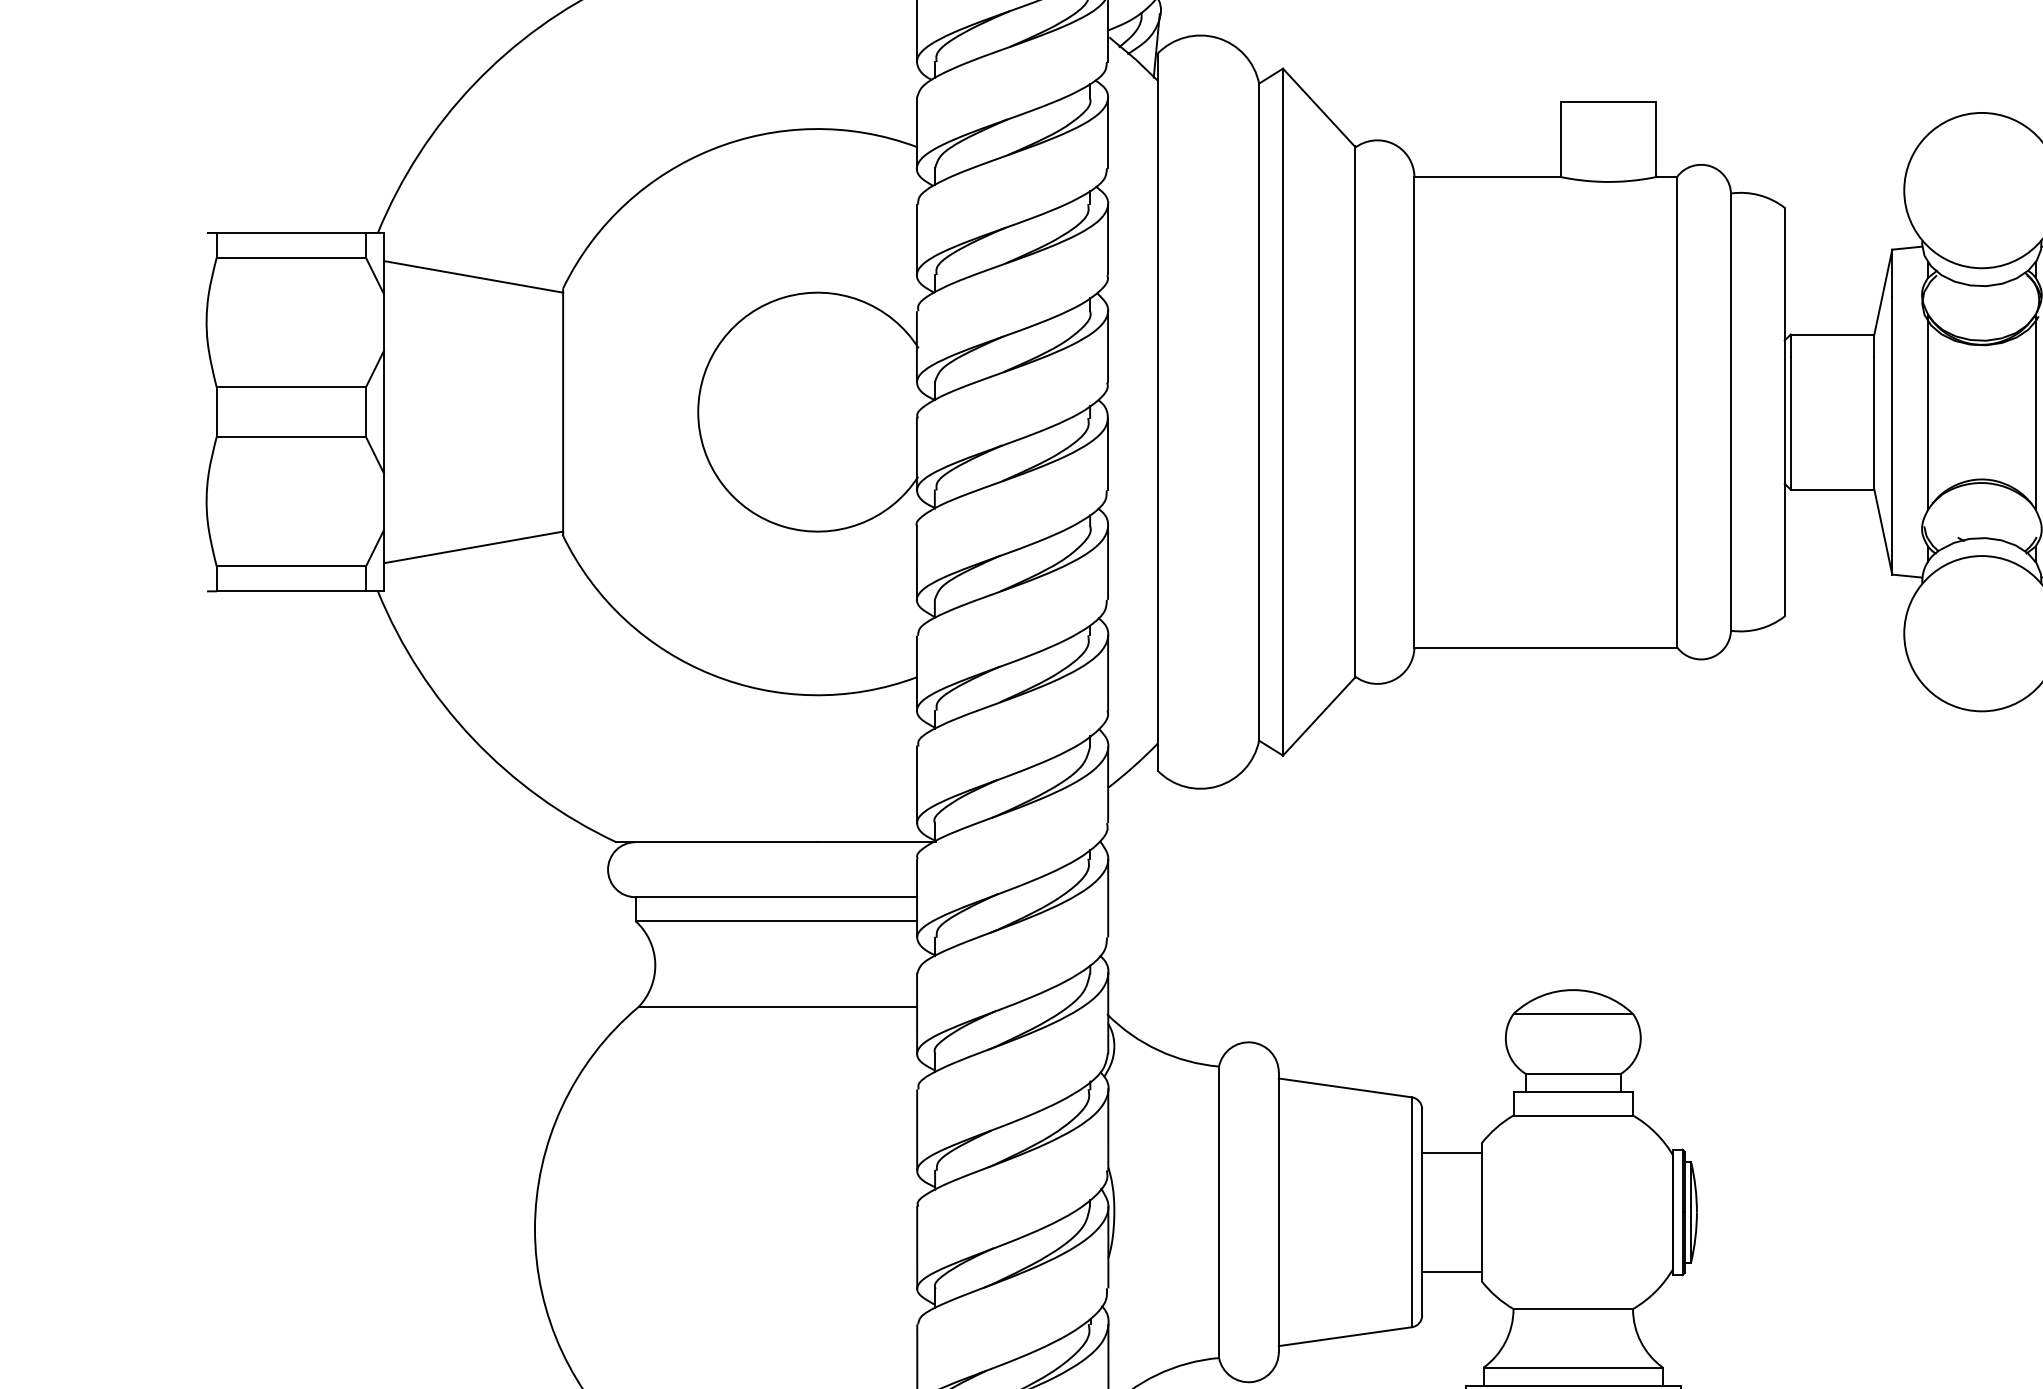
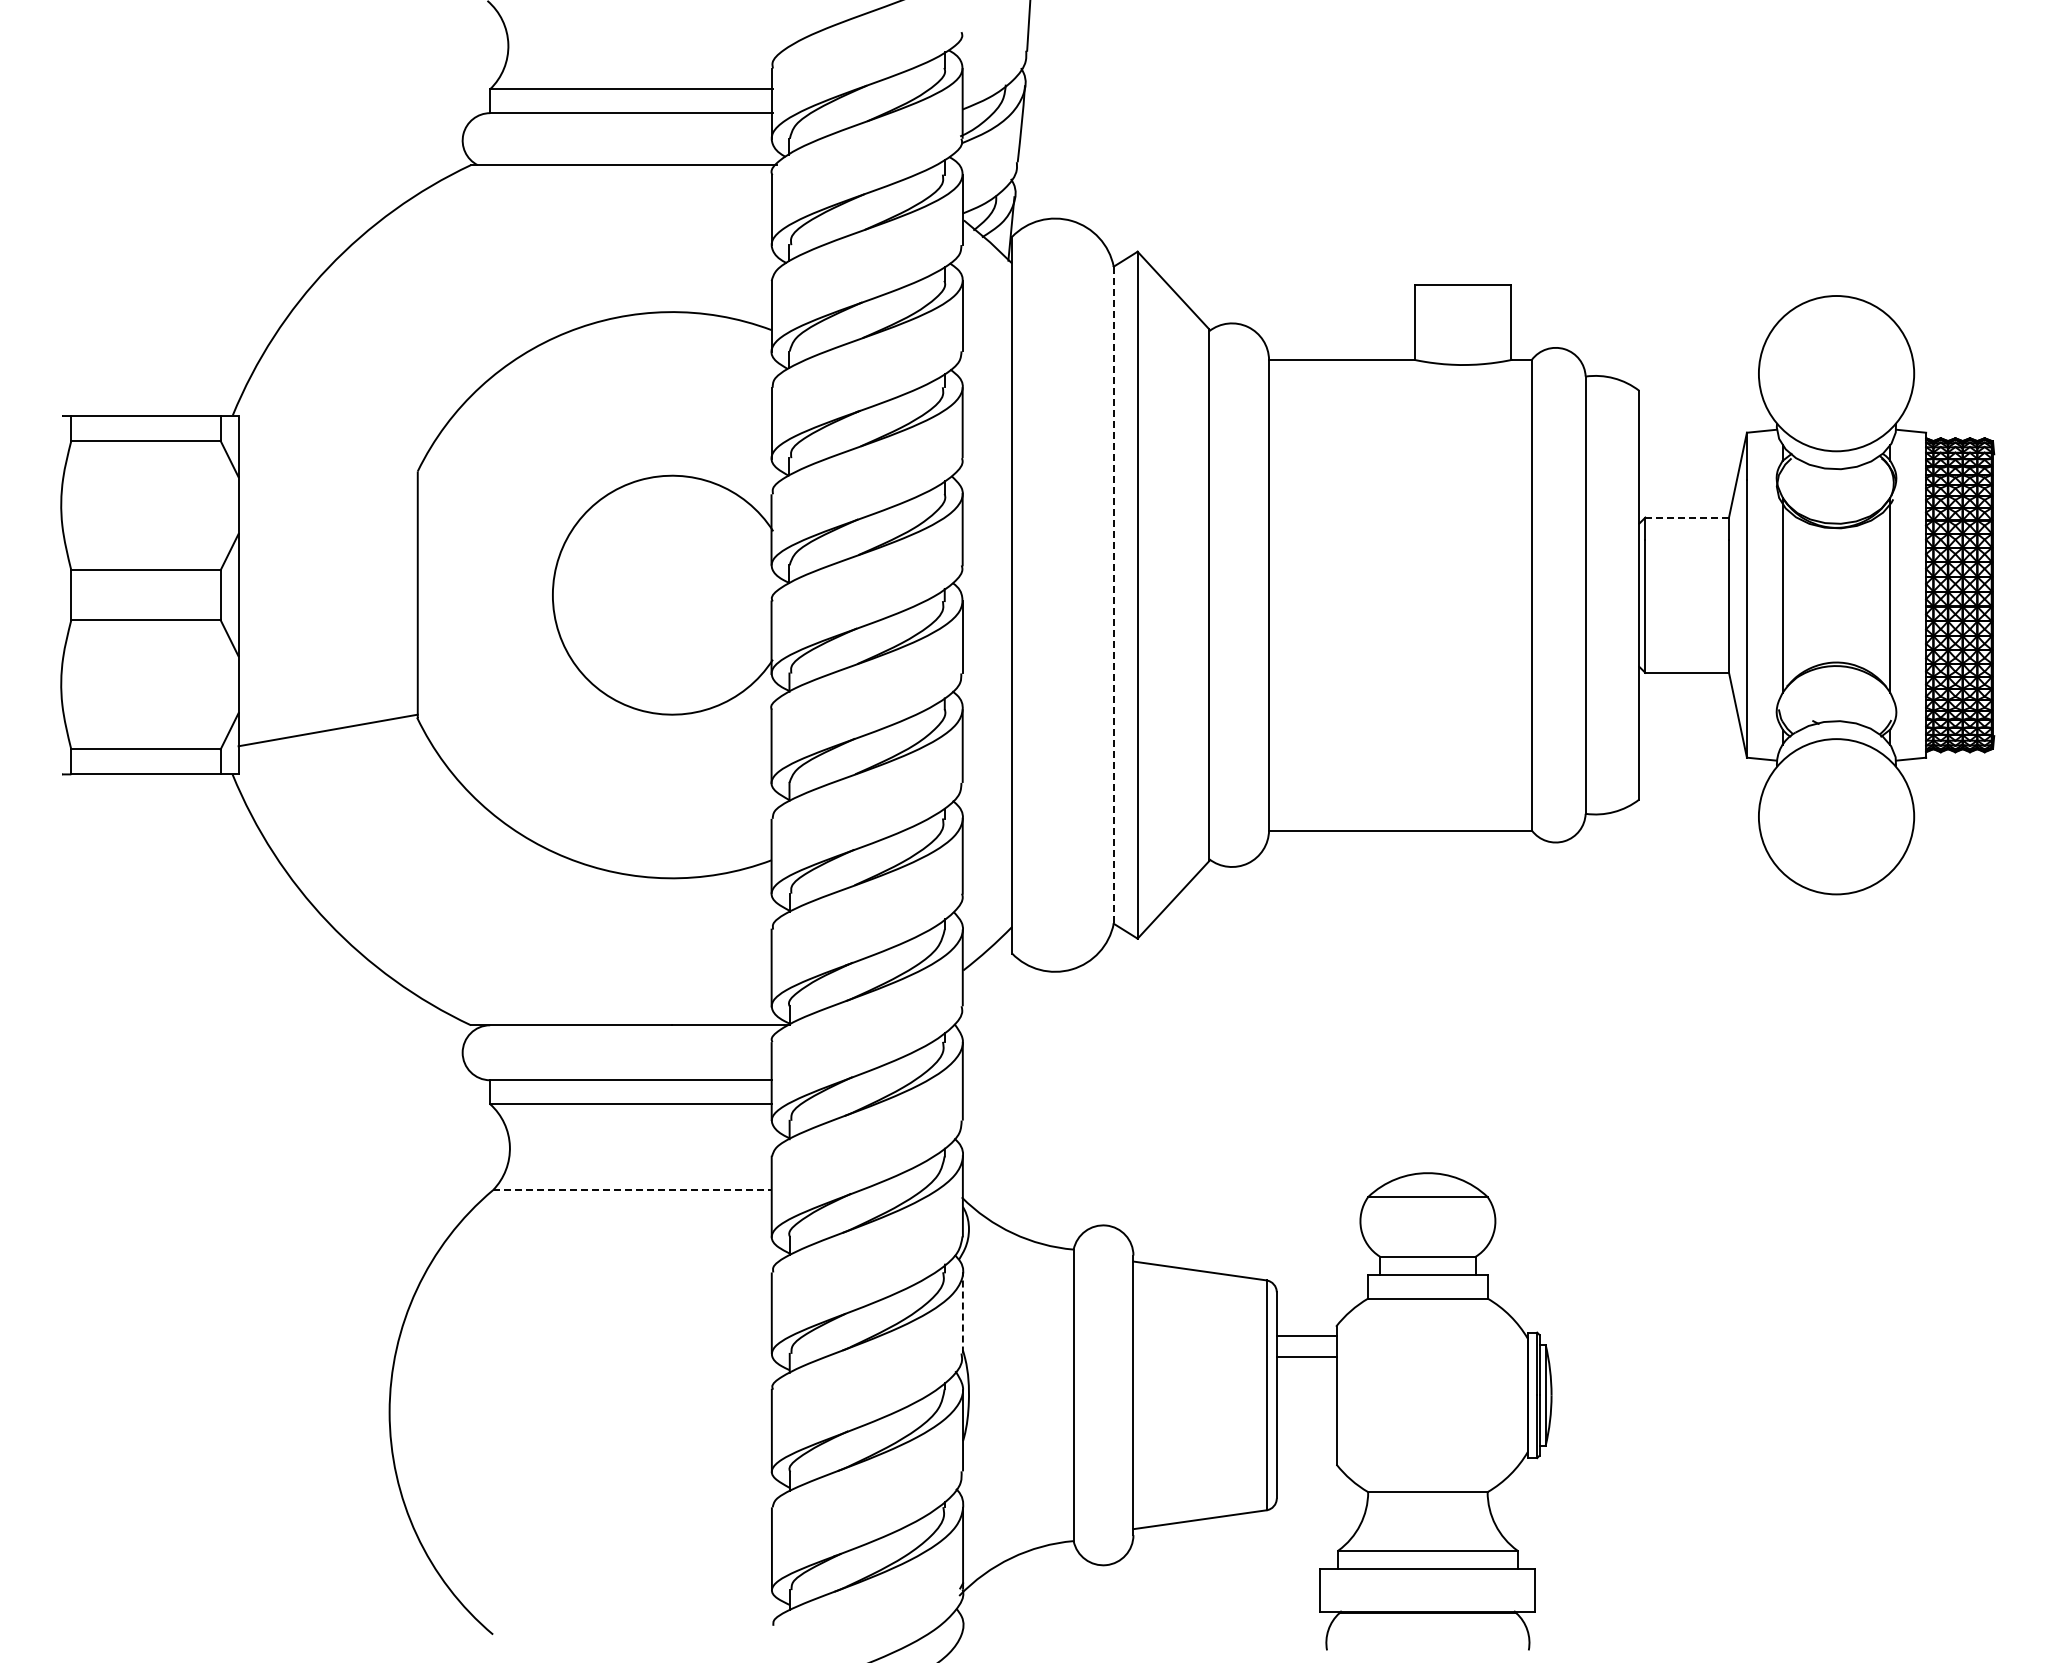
line: (472, 276) -> (327, 459), removed
line: (1832, 334) -> (1687, 517), solid -> dashed
line: (1258, 412) -> (1113, 595), solid -> dashed
line: (778, 1007) -> (633, 1190), solid -> dashed
line: (1107, 1129) -> (962, 1312), solid -> dashed
line: (1451, 1272) -> (1306, 1357), moved

